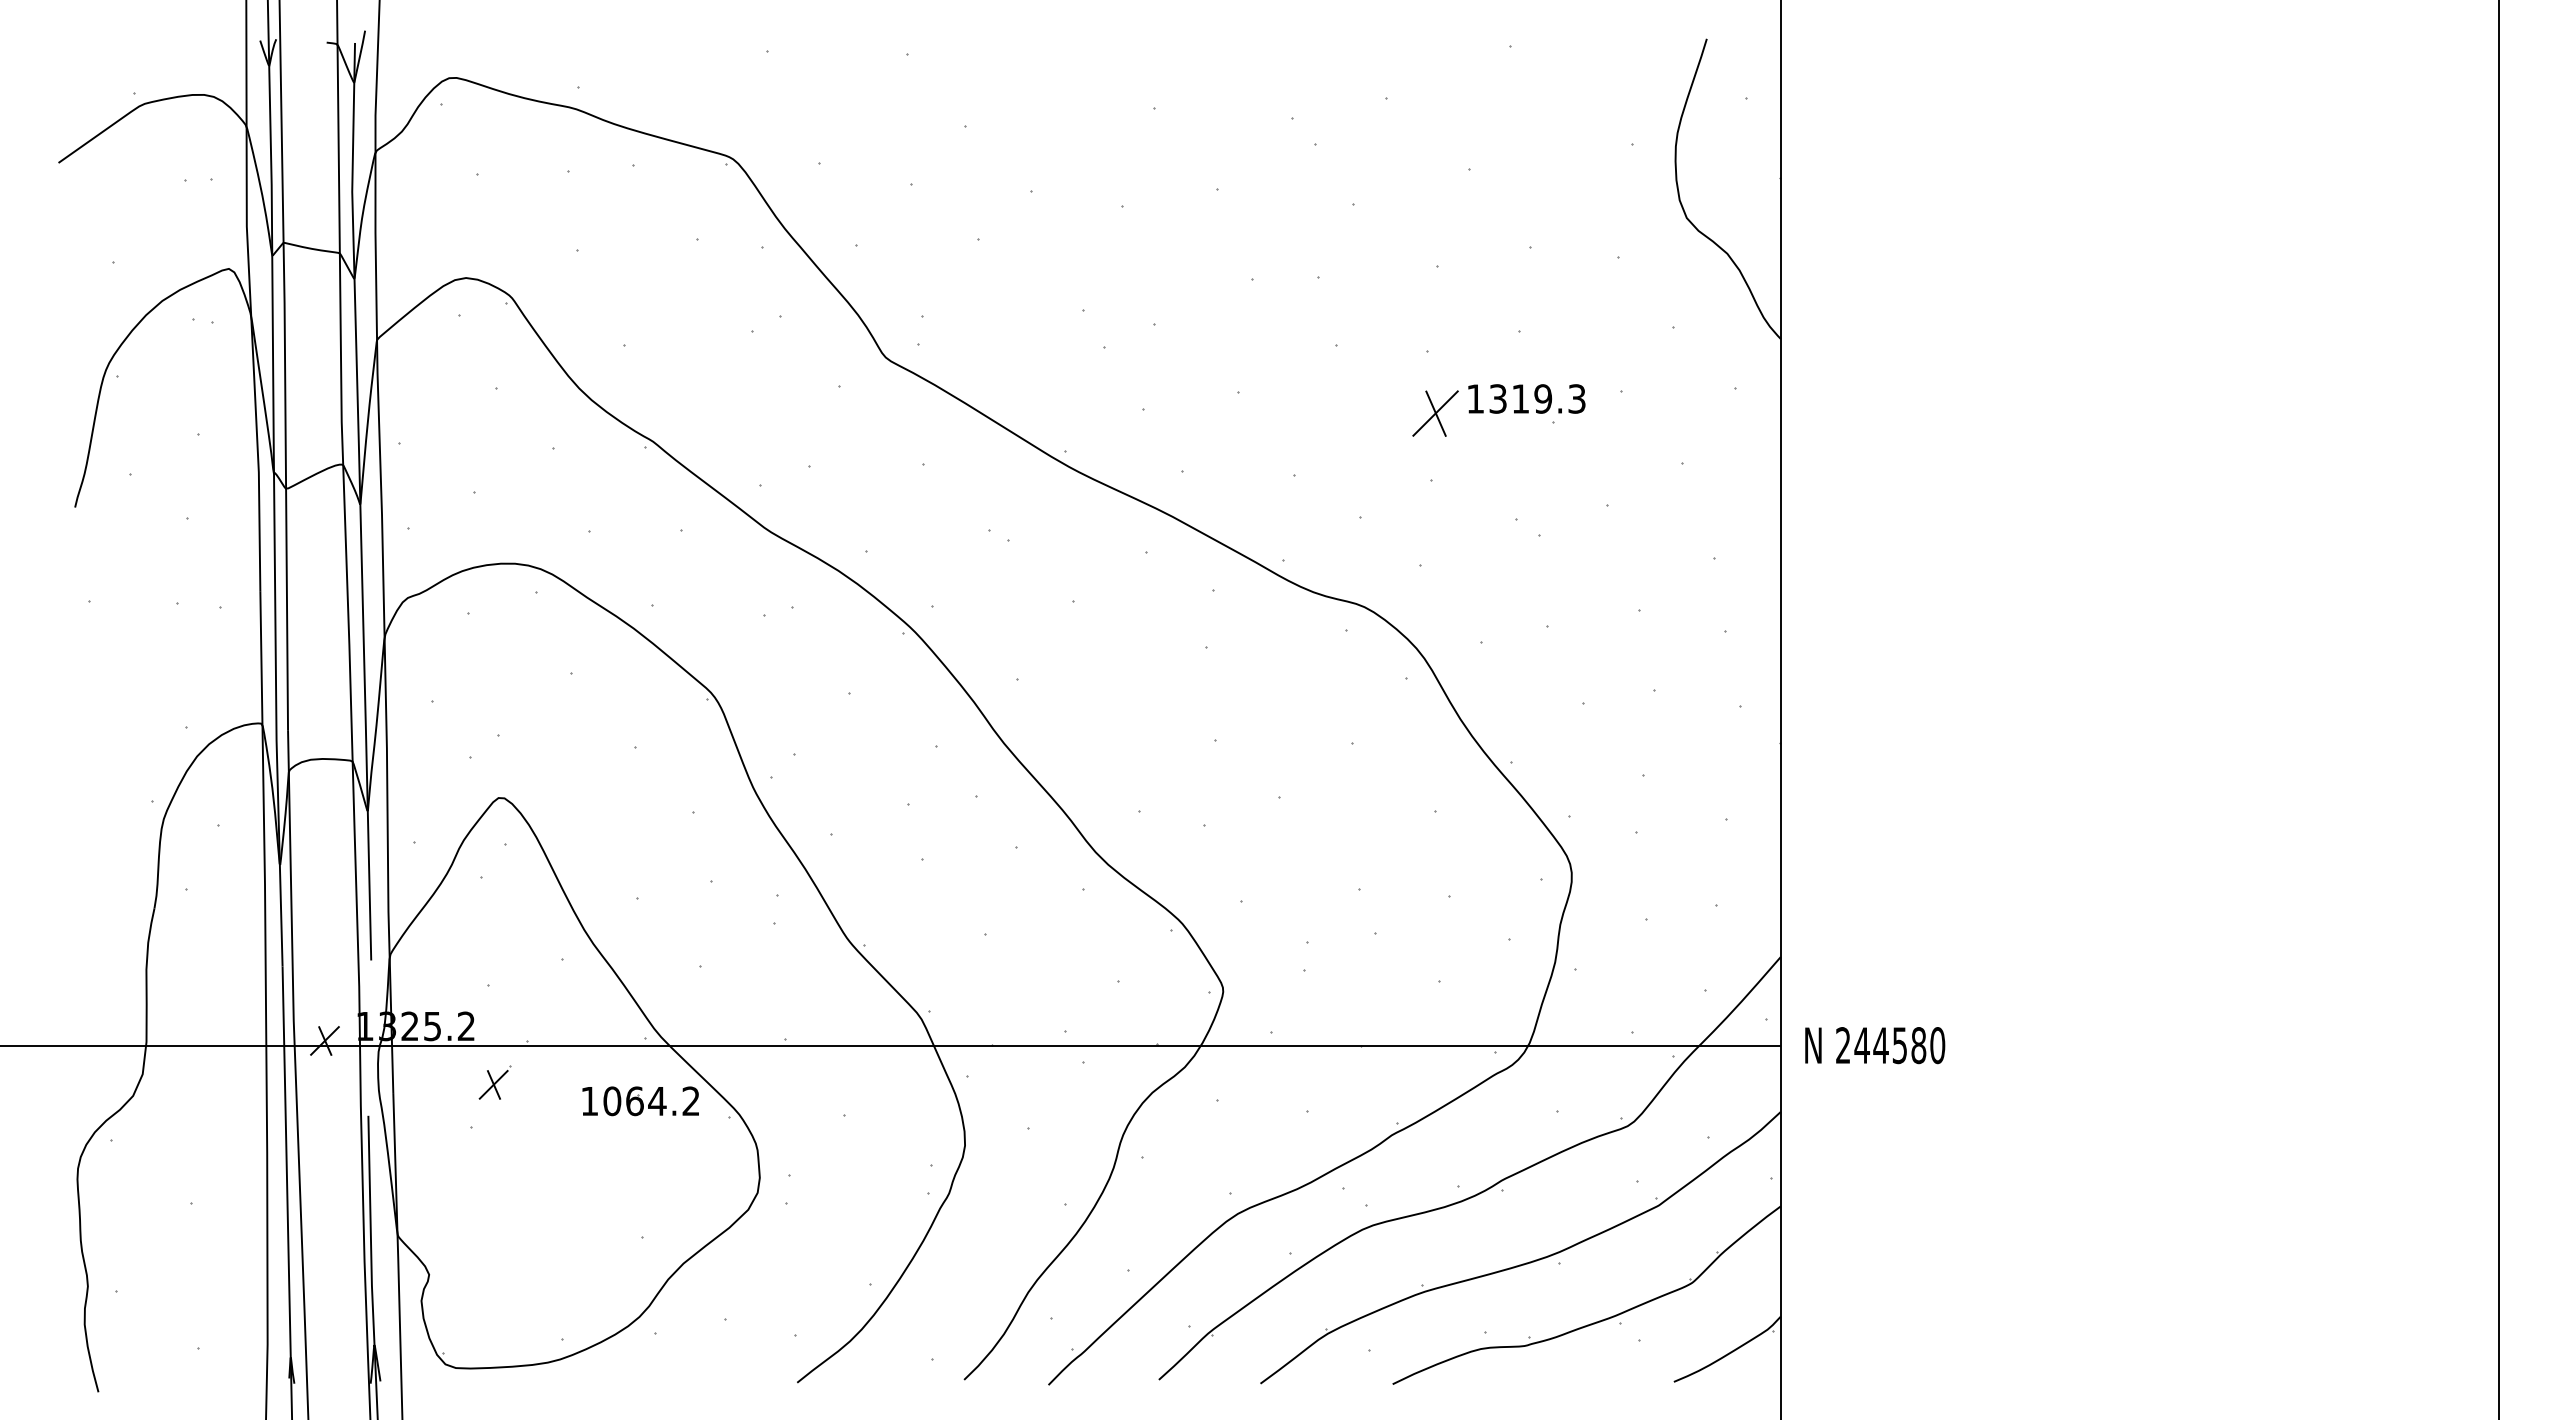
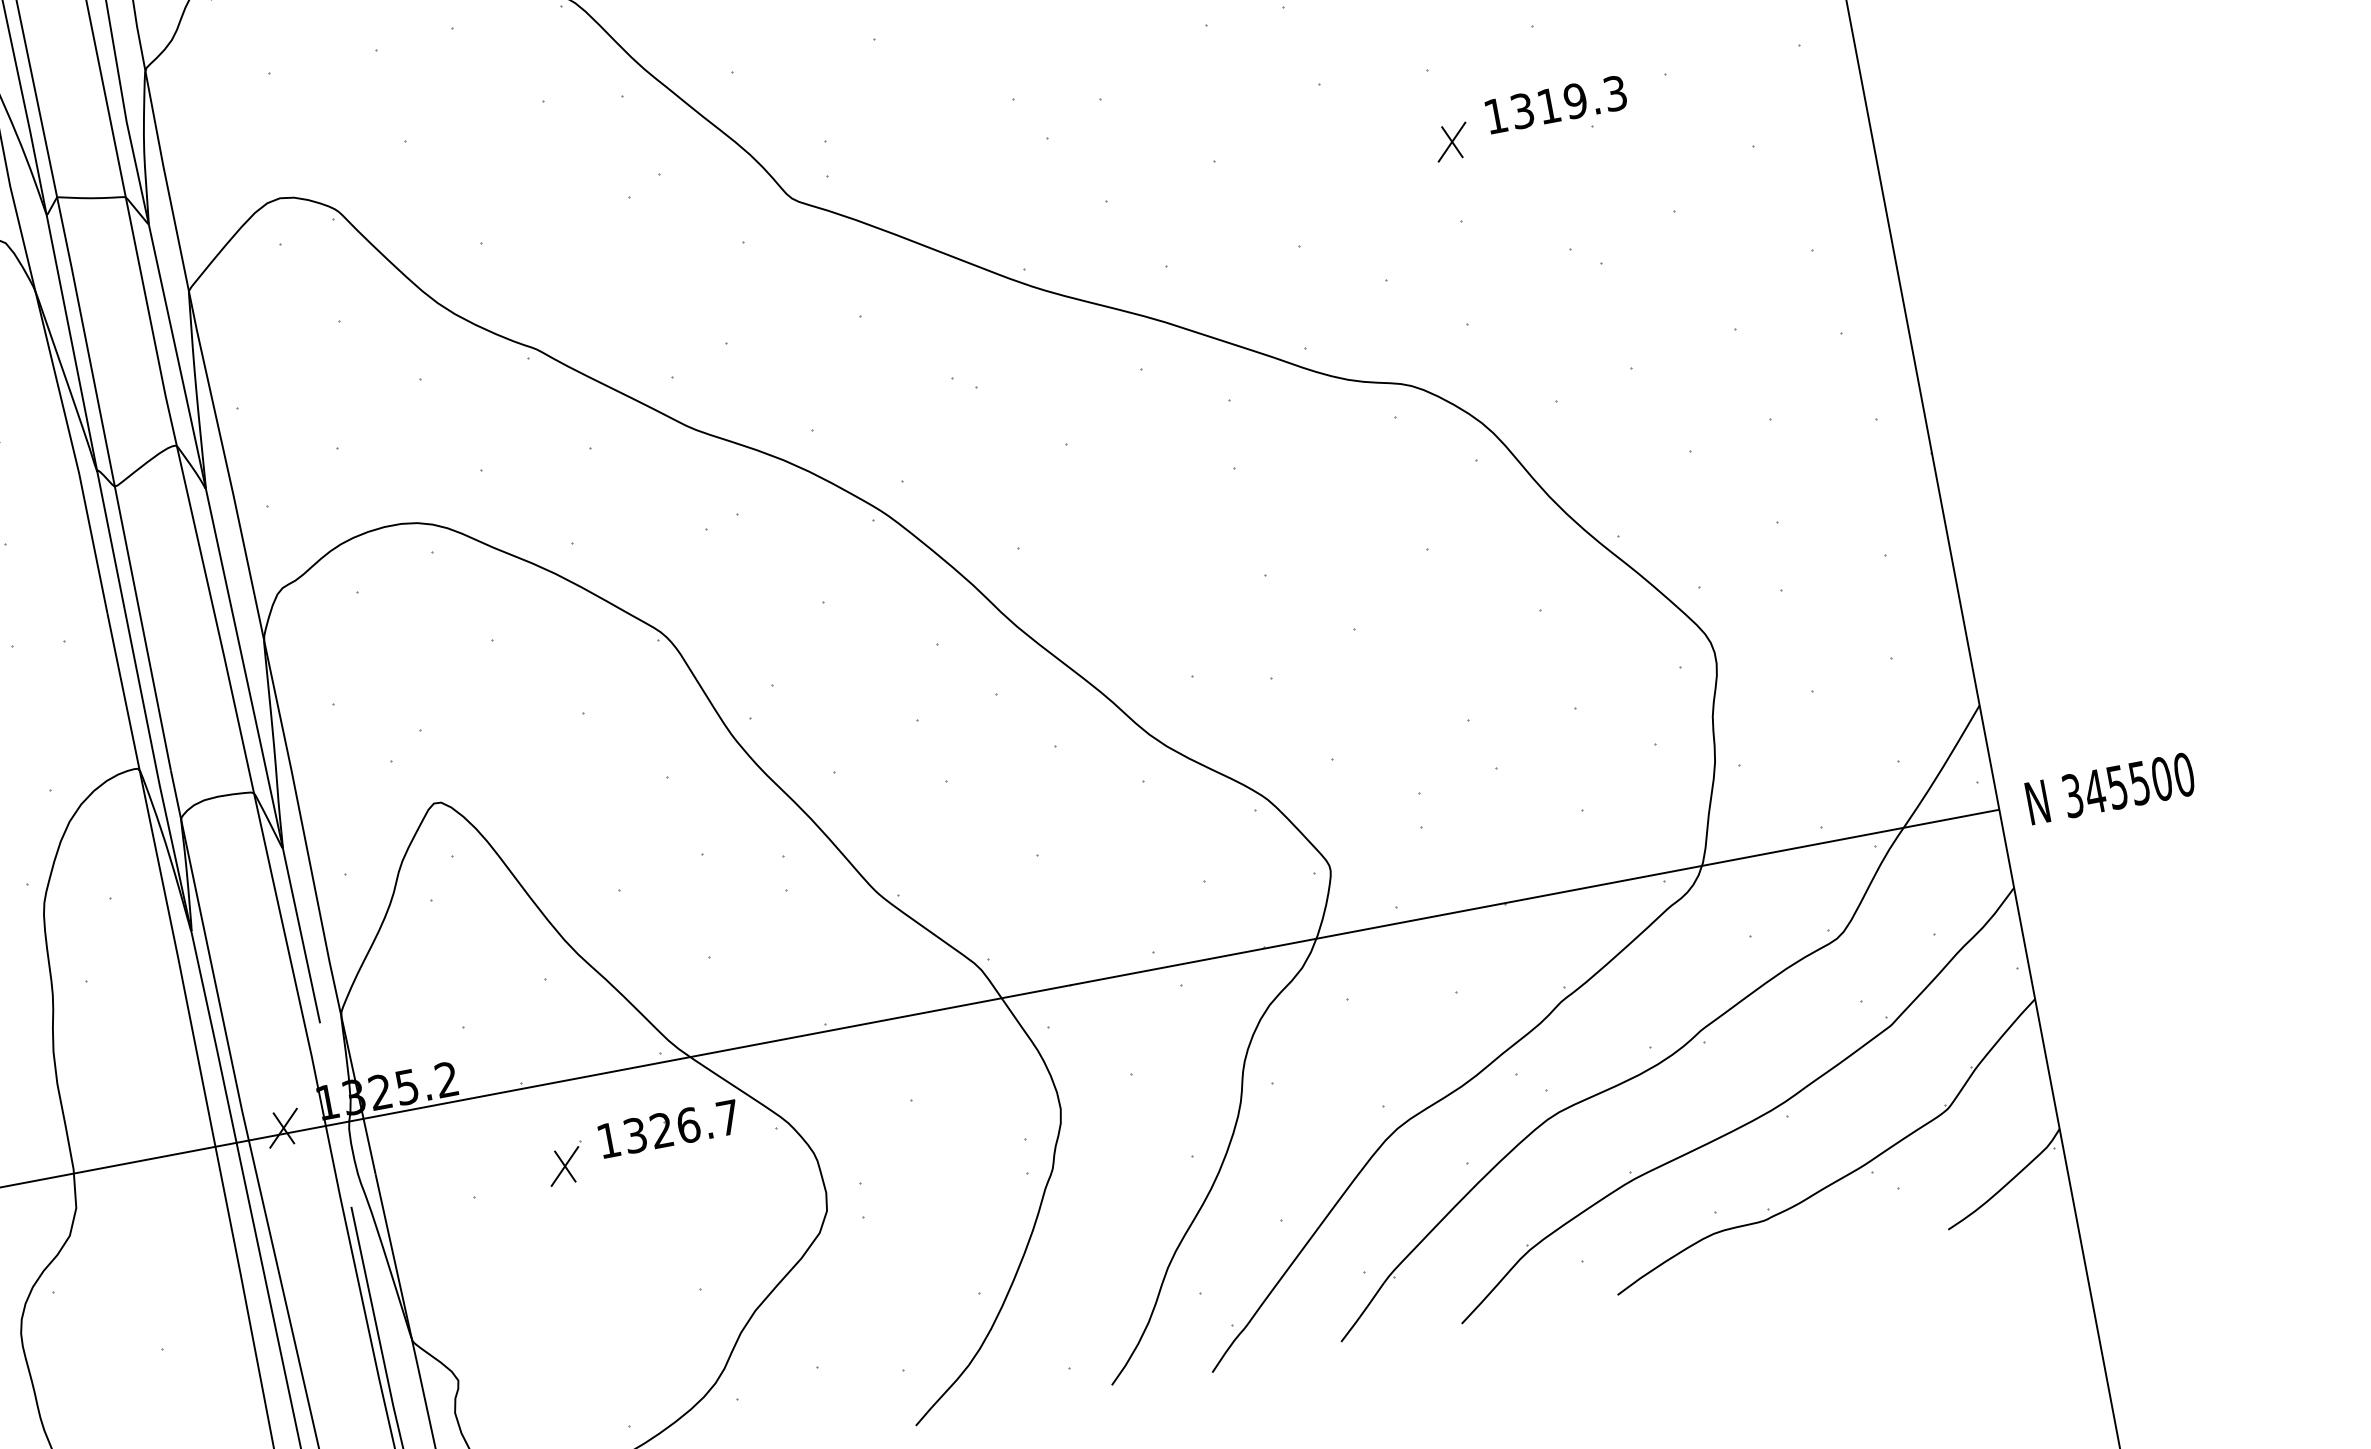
part: (1435, 413) -> (1451, 142), size x0.62
text: (1881, 1045) -> (2117, 787), 244580 -> 345500
part: (494, 1082) -> (565, 1163), moved
text: (651, 1101) -> (681, 1126), 1064.2 -> 1326.7

